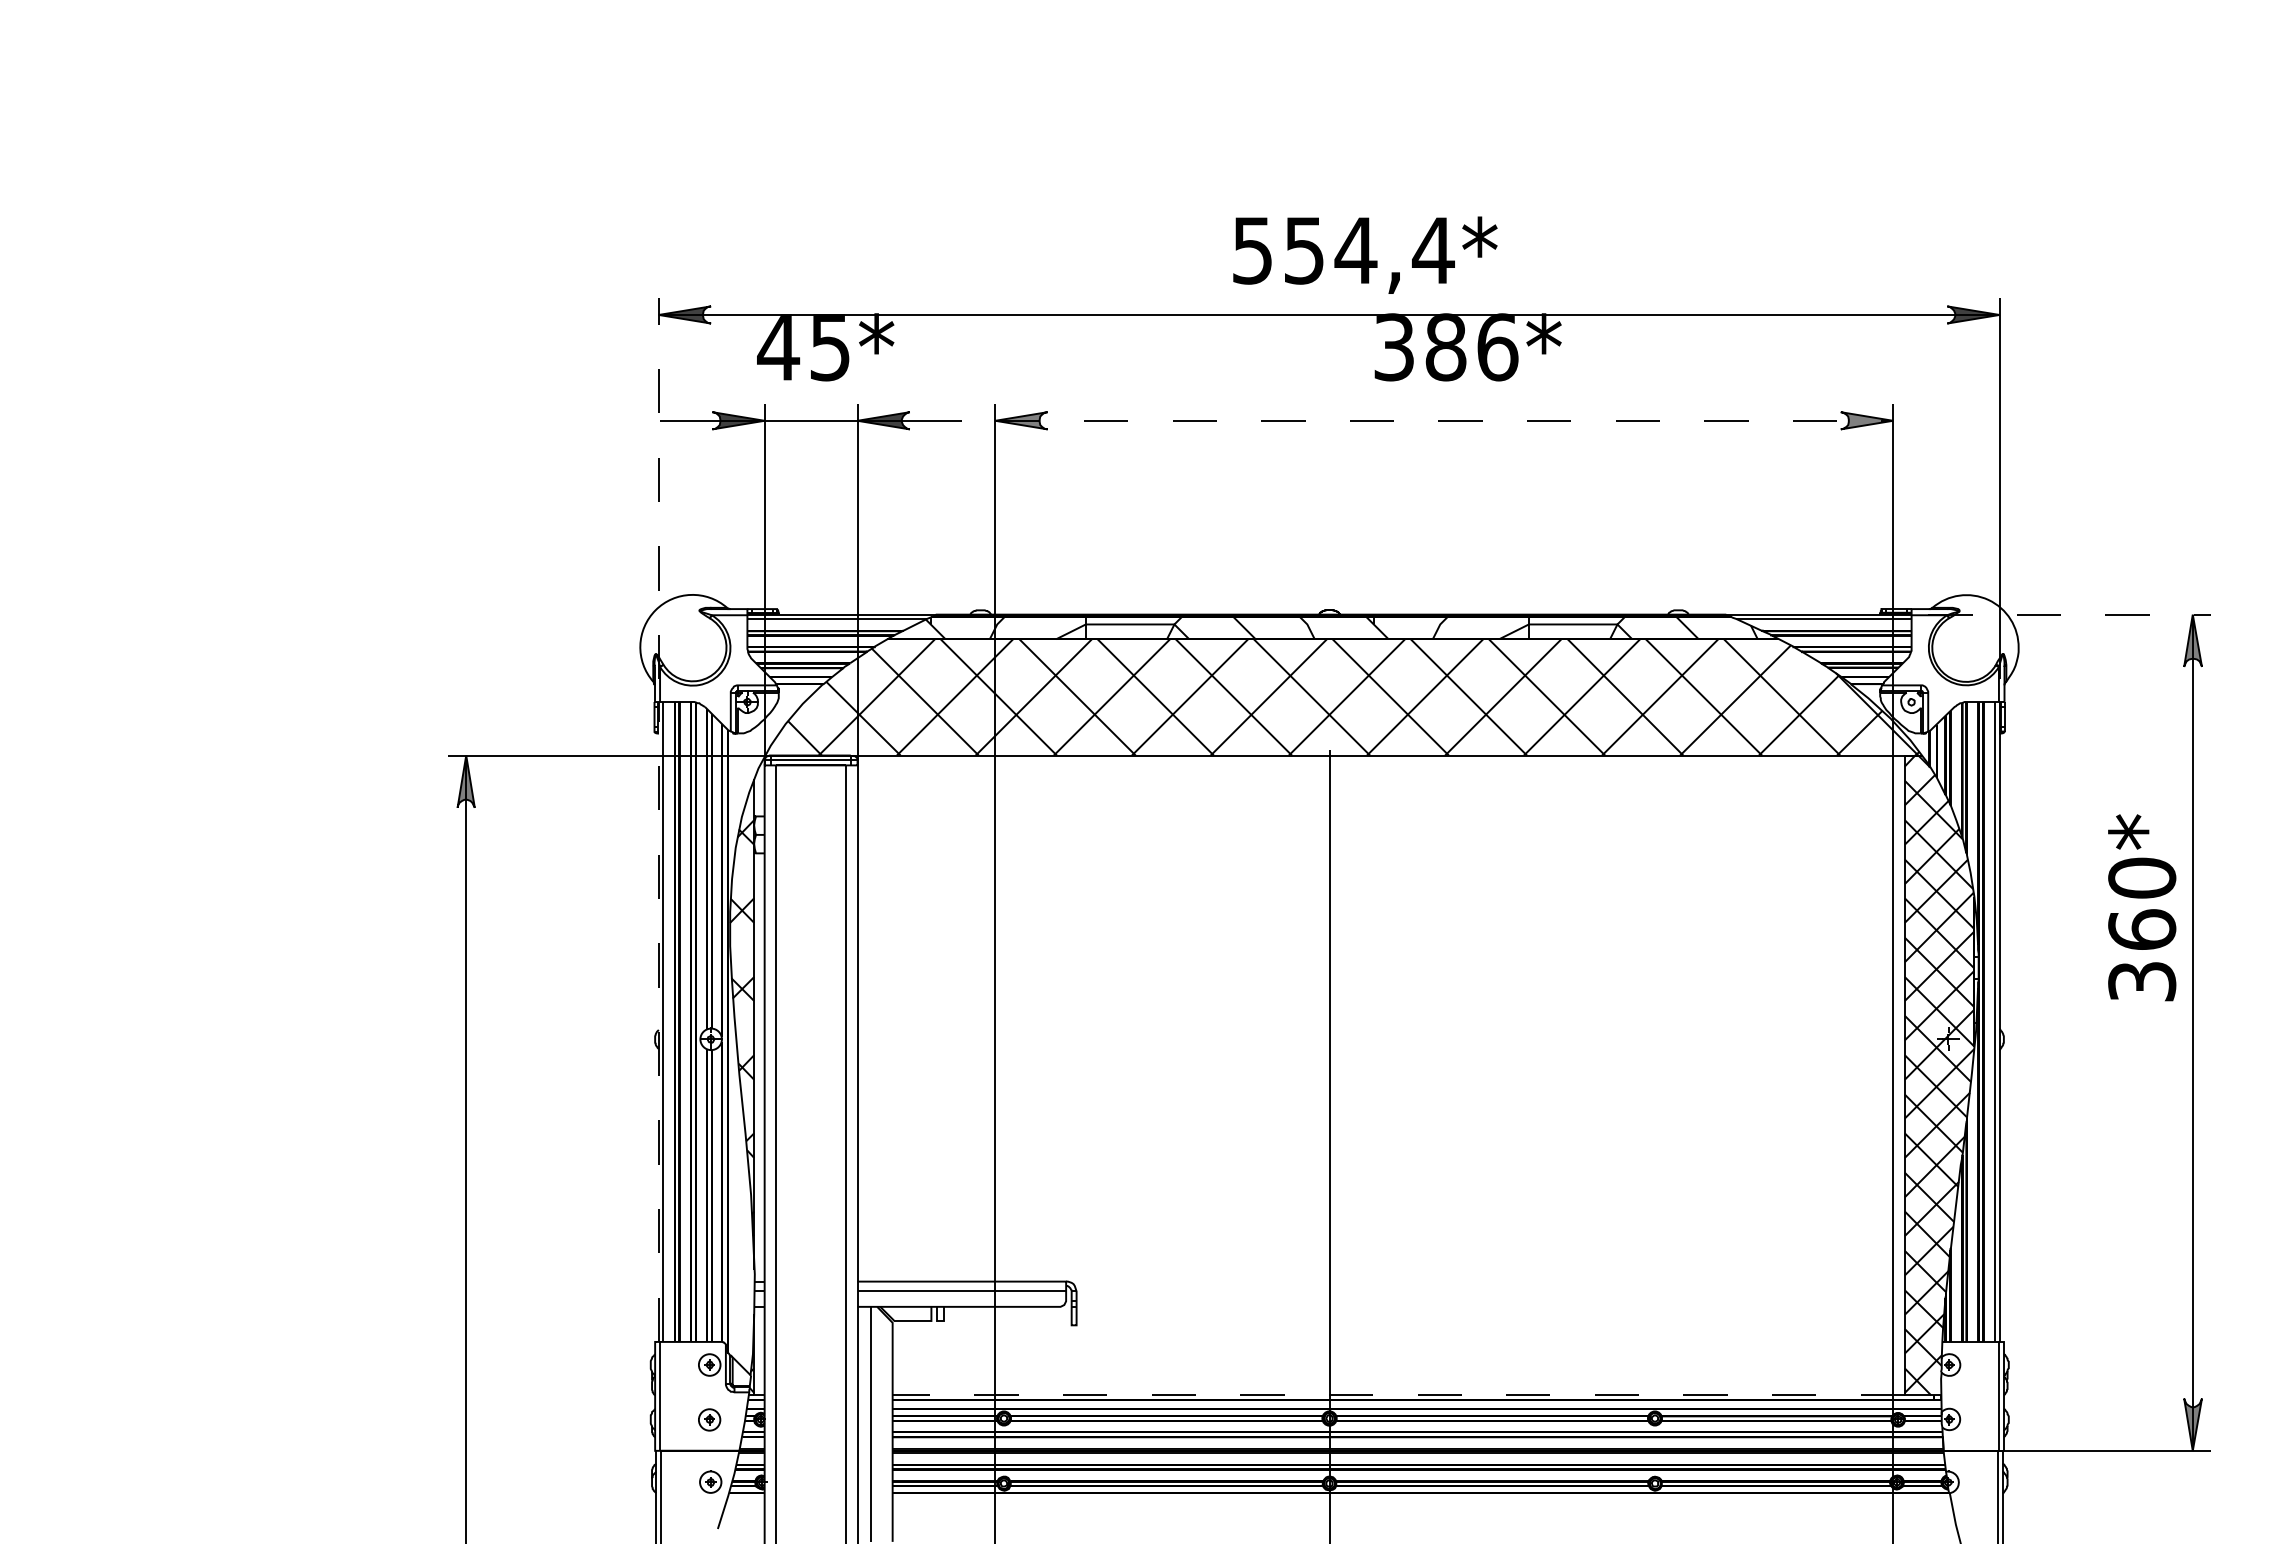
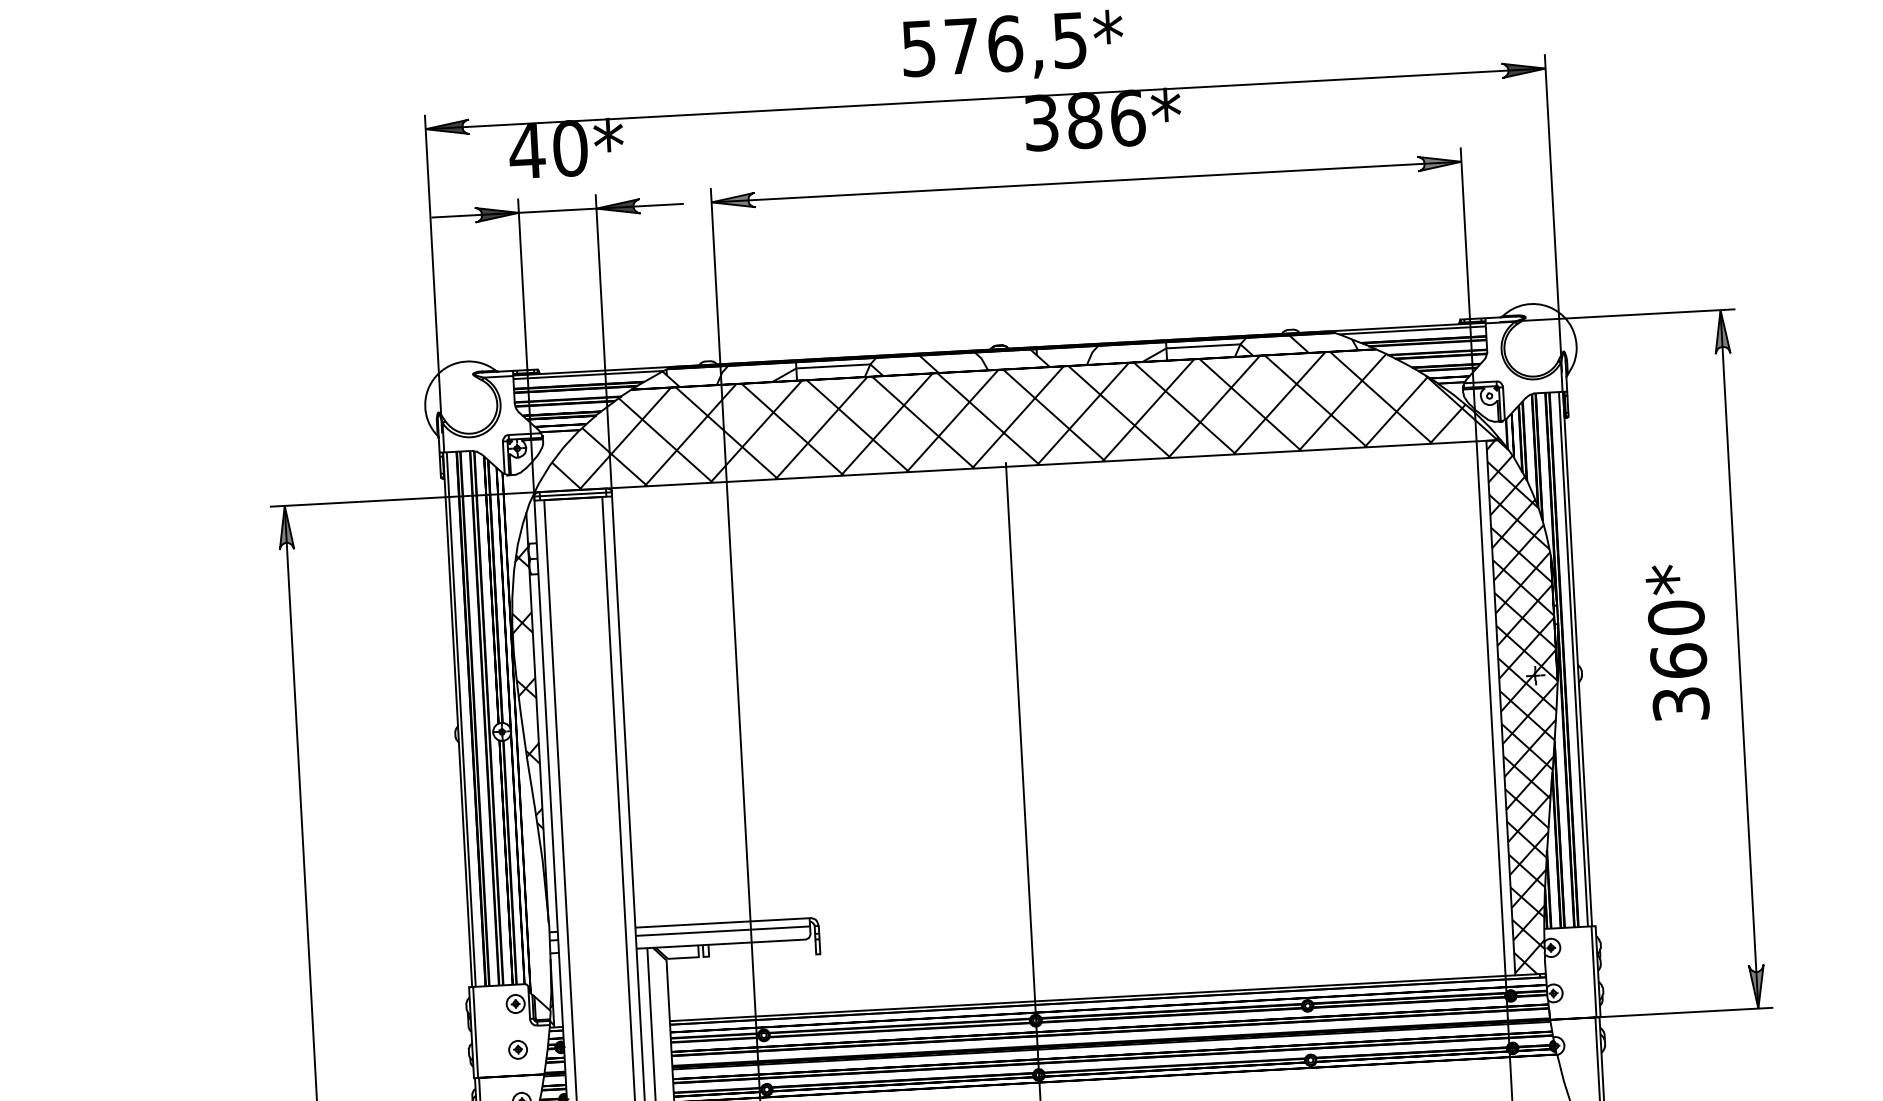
text: (1369, 250) -> (1016, 43), 554,4* -> 576,5*
text: (830, 347) -> (570, 148), 45* -> 40*
line: (1444, 420) -> (1086, 181), dashed -> solid
line: (658, 488) -> (433, 274), dashed -> solid
line: (2069, 614) -> (1617, 315), dashed -> solid
text: (2142, 907) -> (1677, 642), moved
line: (658, 1021) -> (457, 719), dashed -> solid
line: (1398, 1395) -> (1092, 998), dashed -> solid

